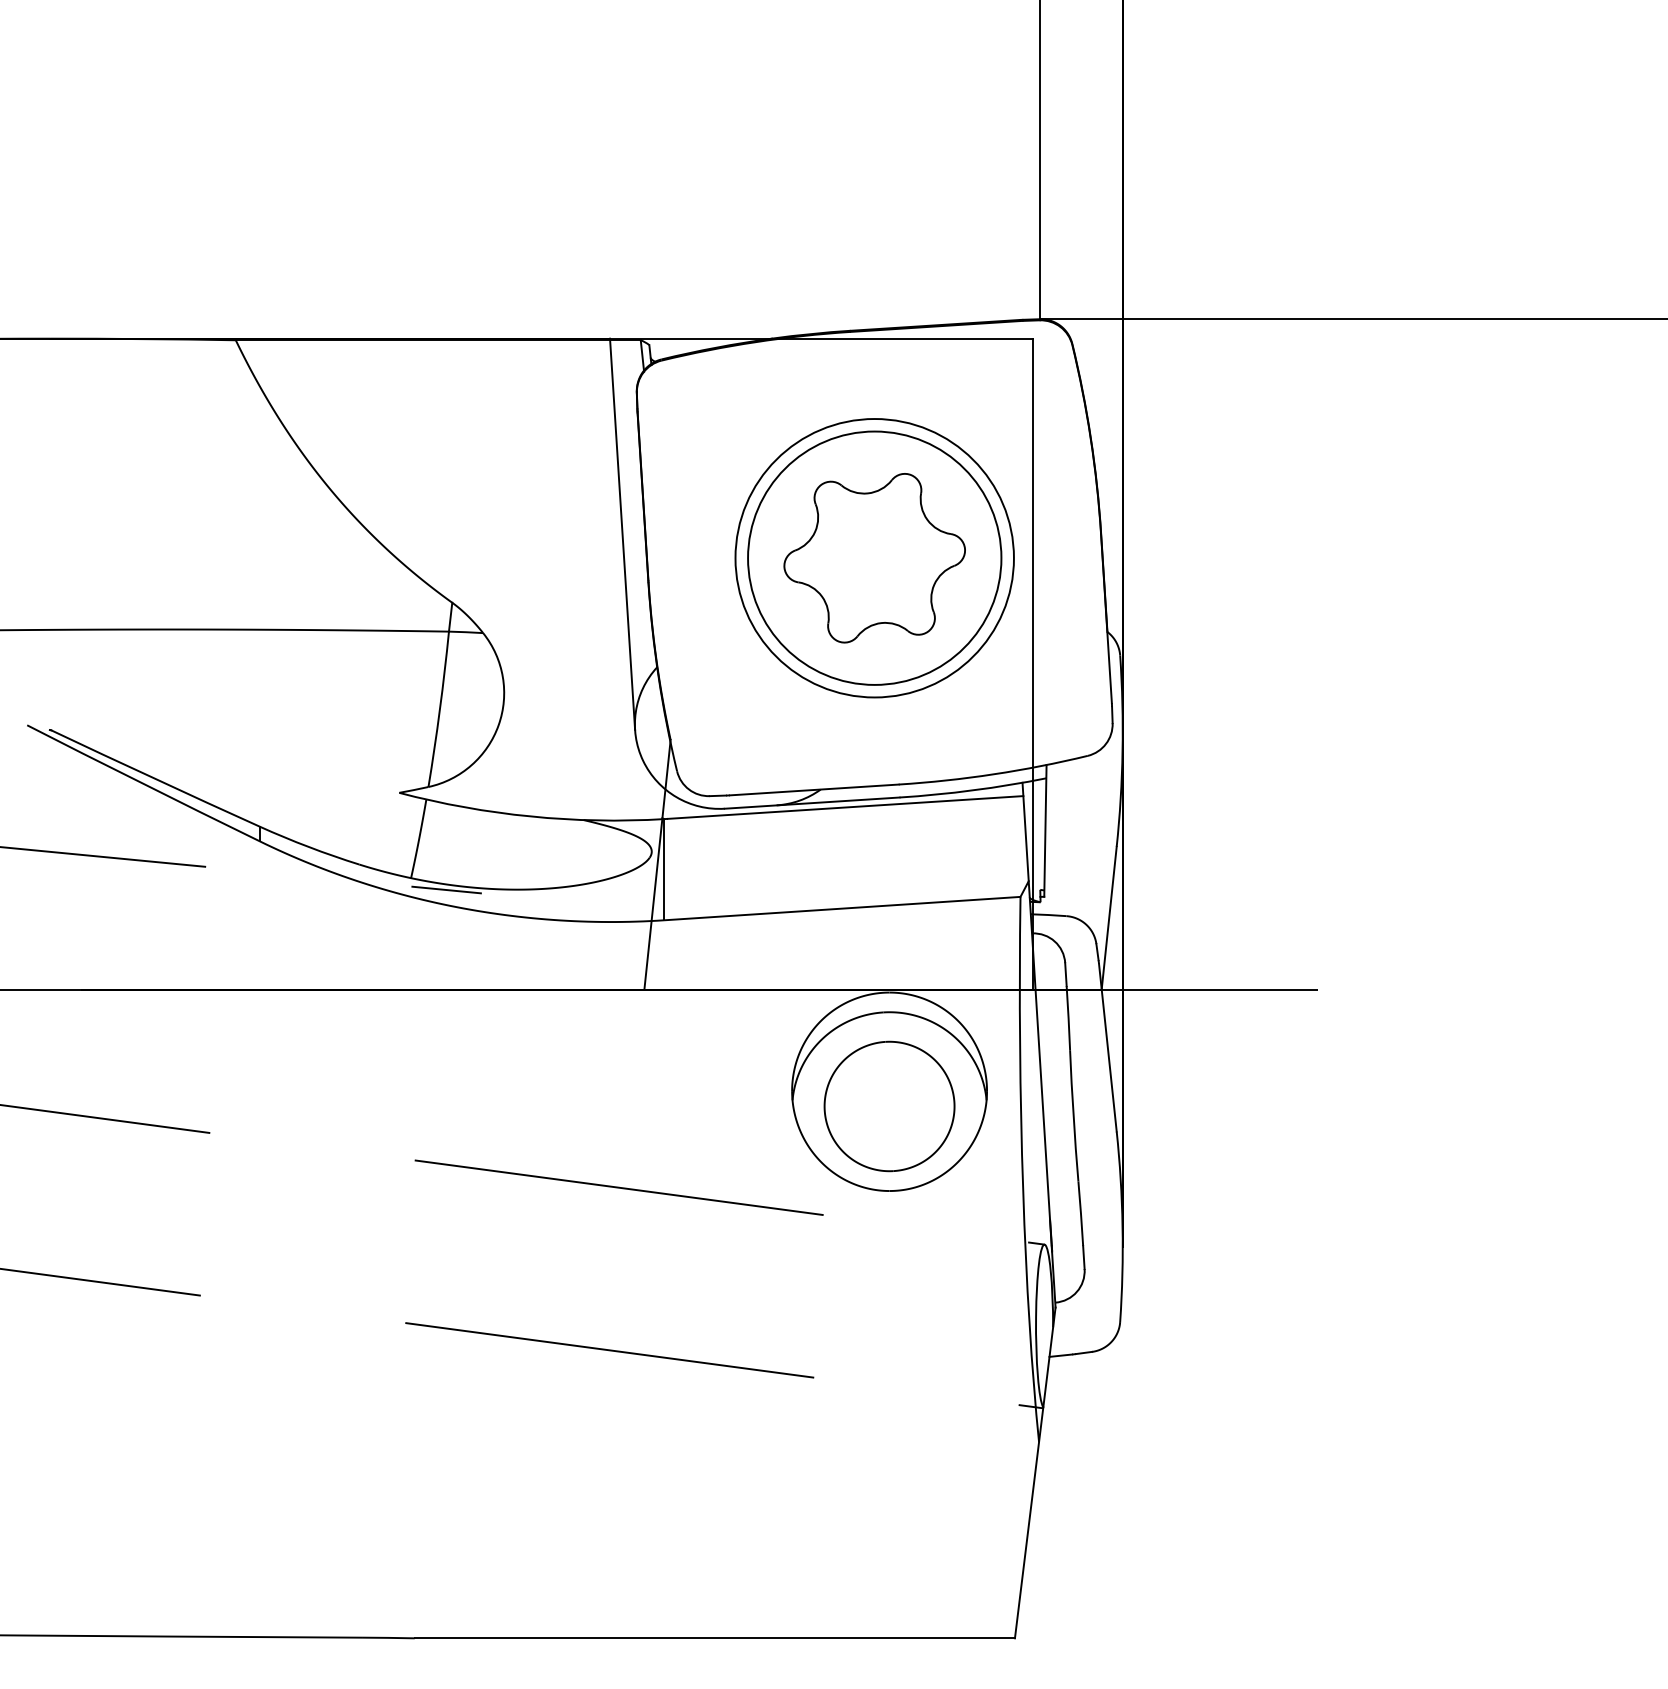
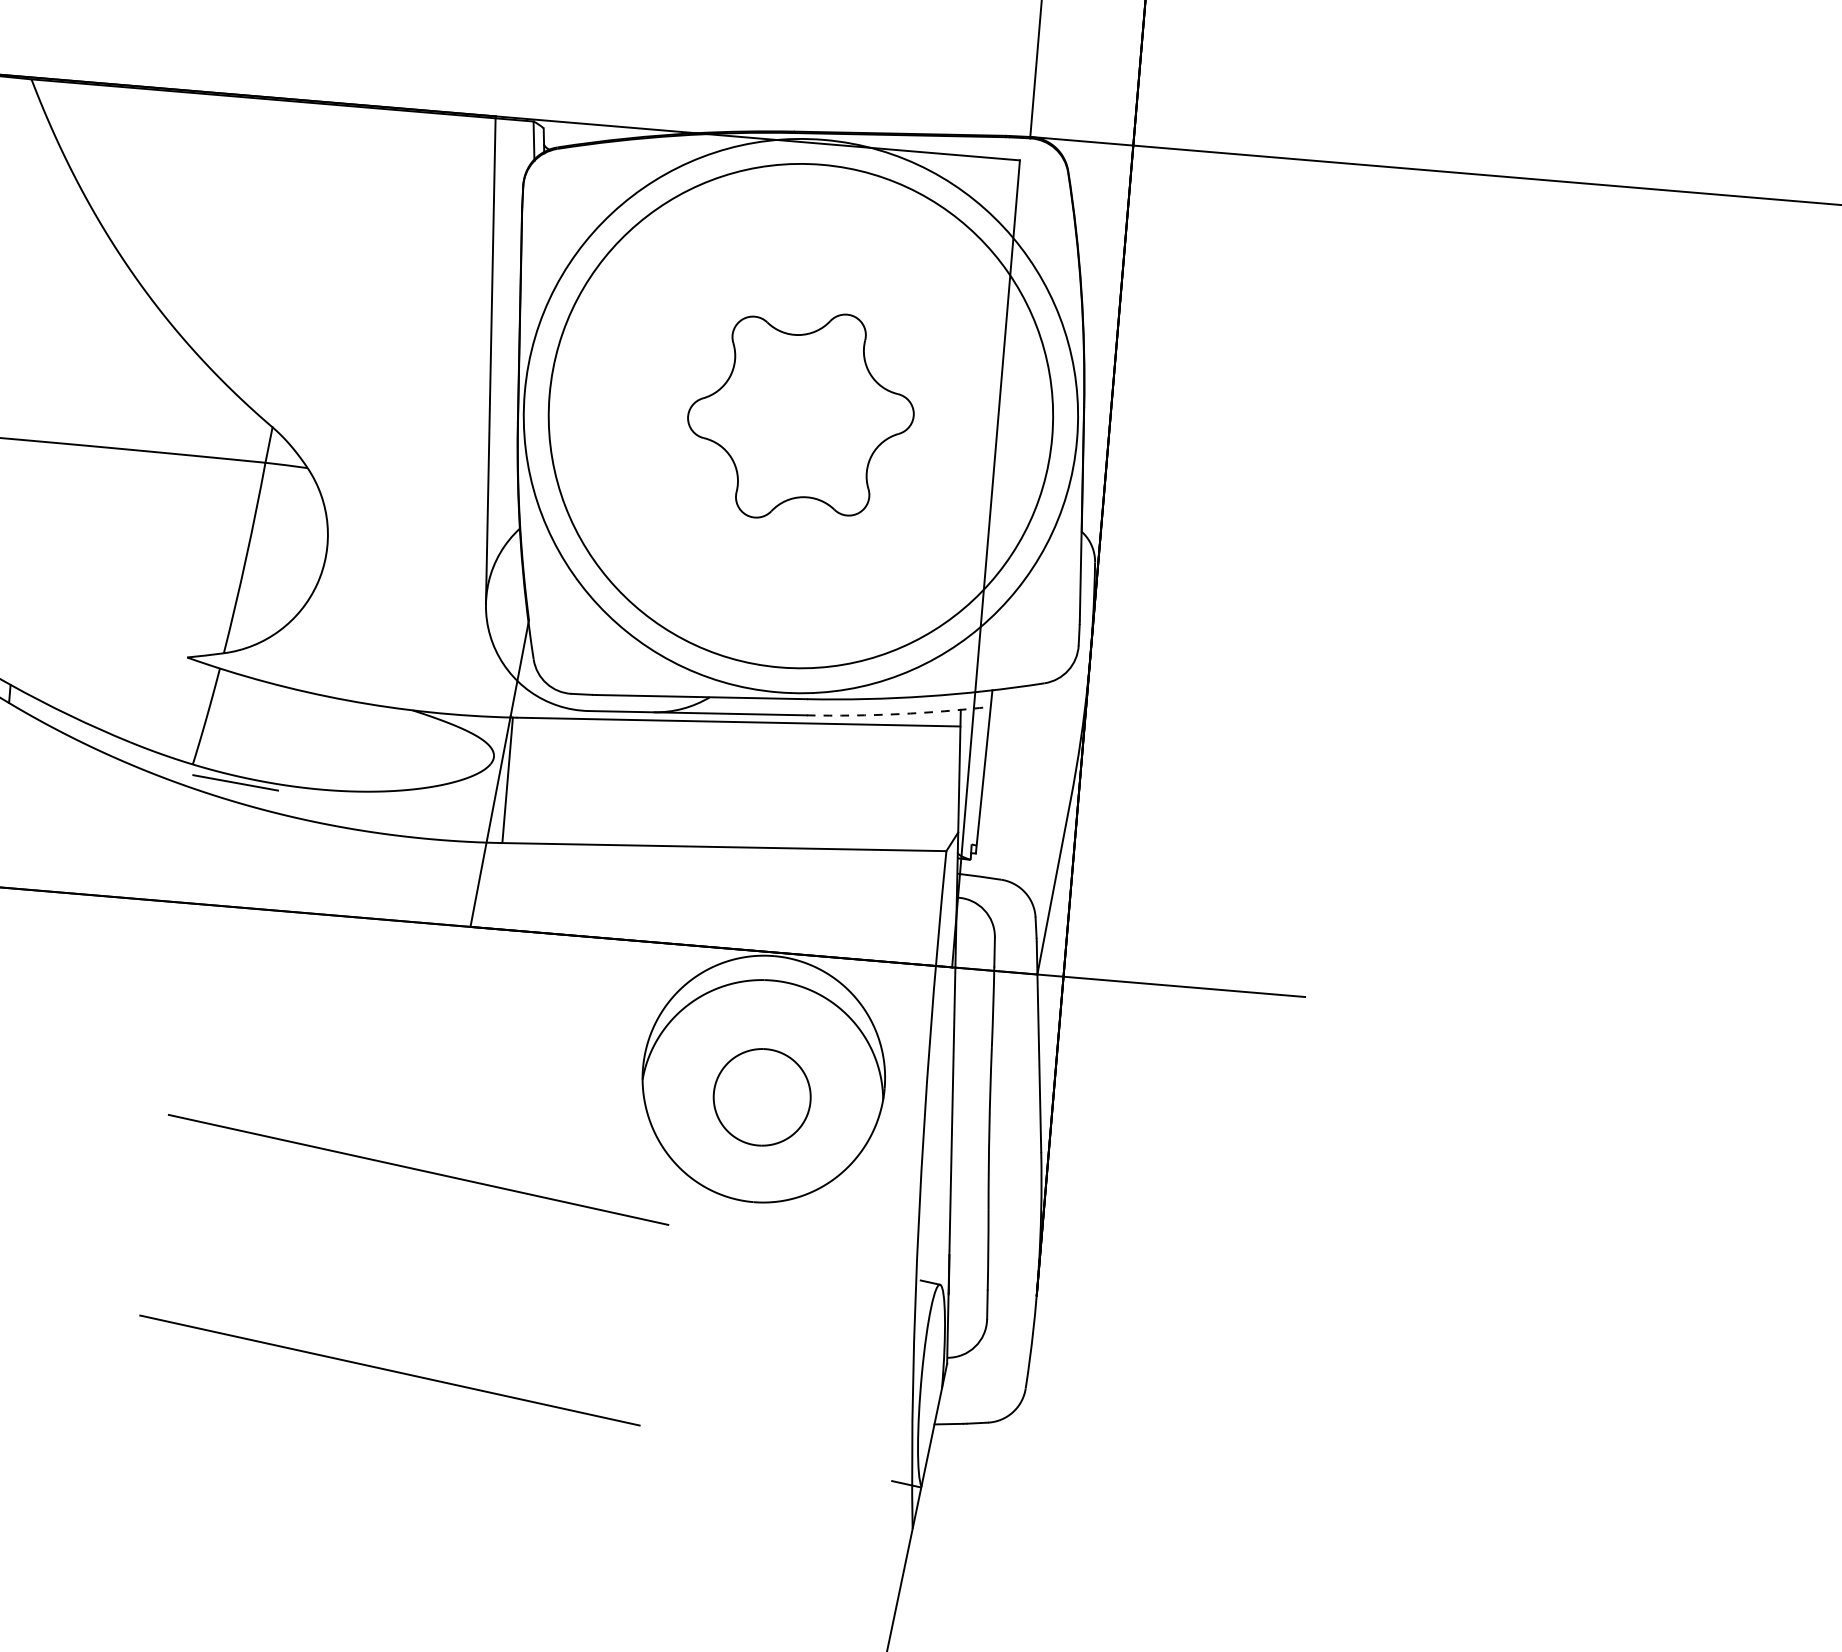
circle: (874, 557) -> (800, 415), size x1.6
circle: (874, 558) -> (800, 416), size x1.6
arc: (973, 790) -> (899, 714), solid -> dashed
part: (889, 1106) -> (762, 1097), size x0.6

